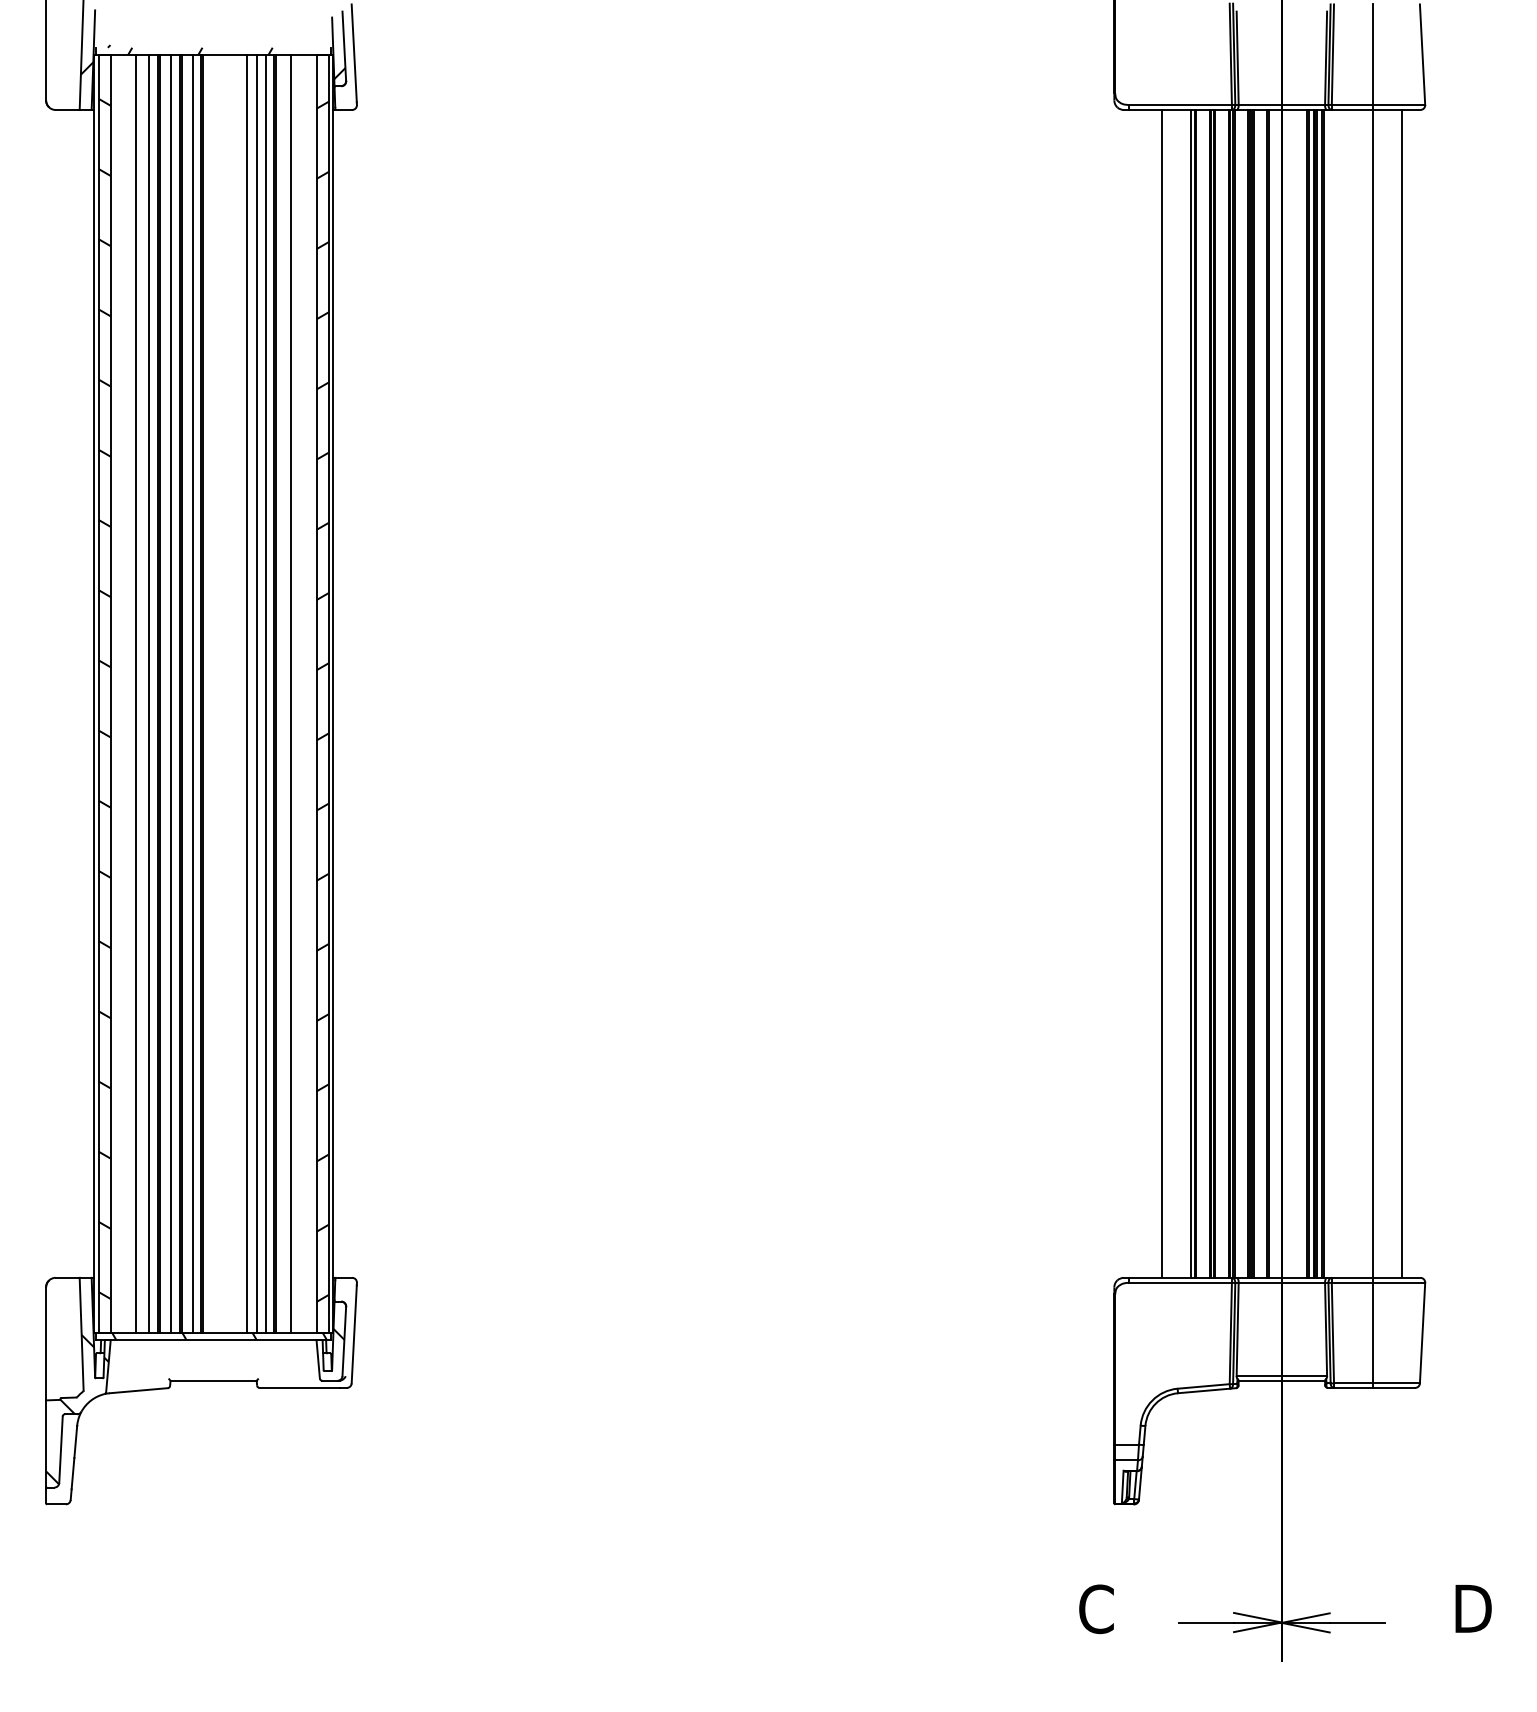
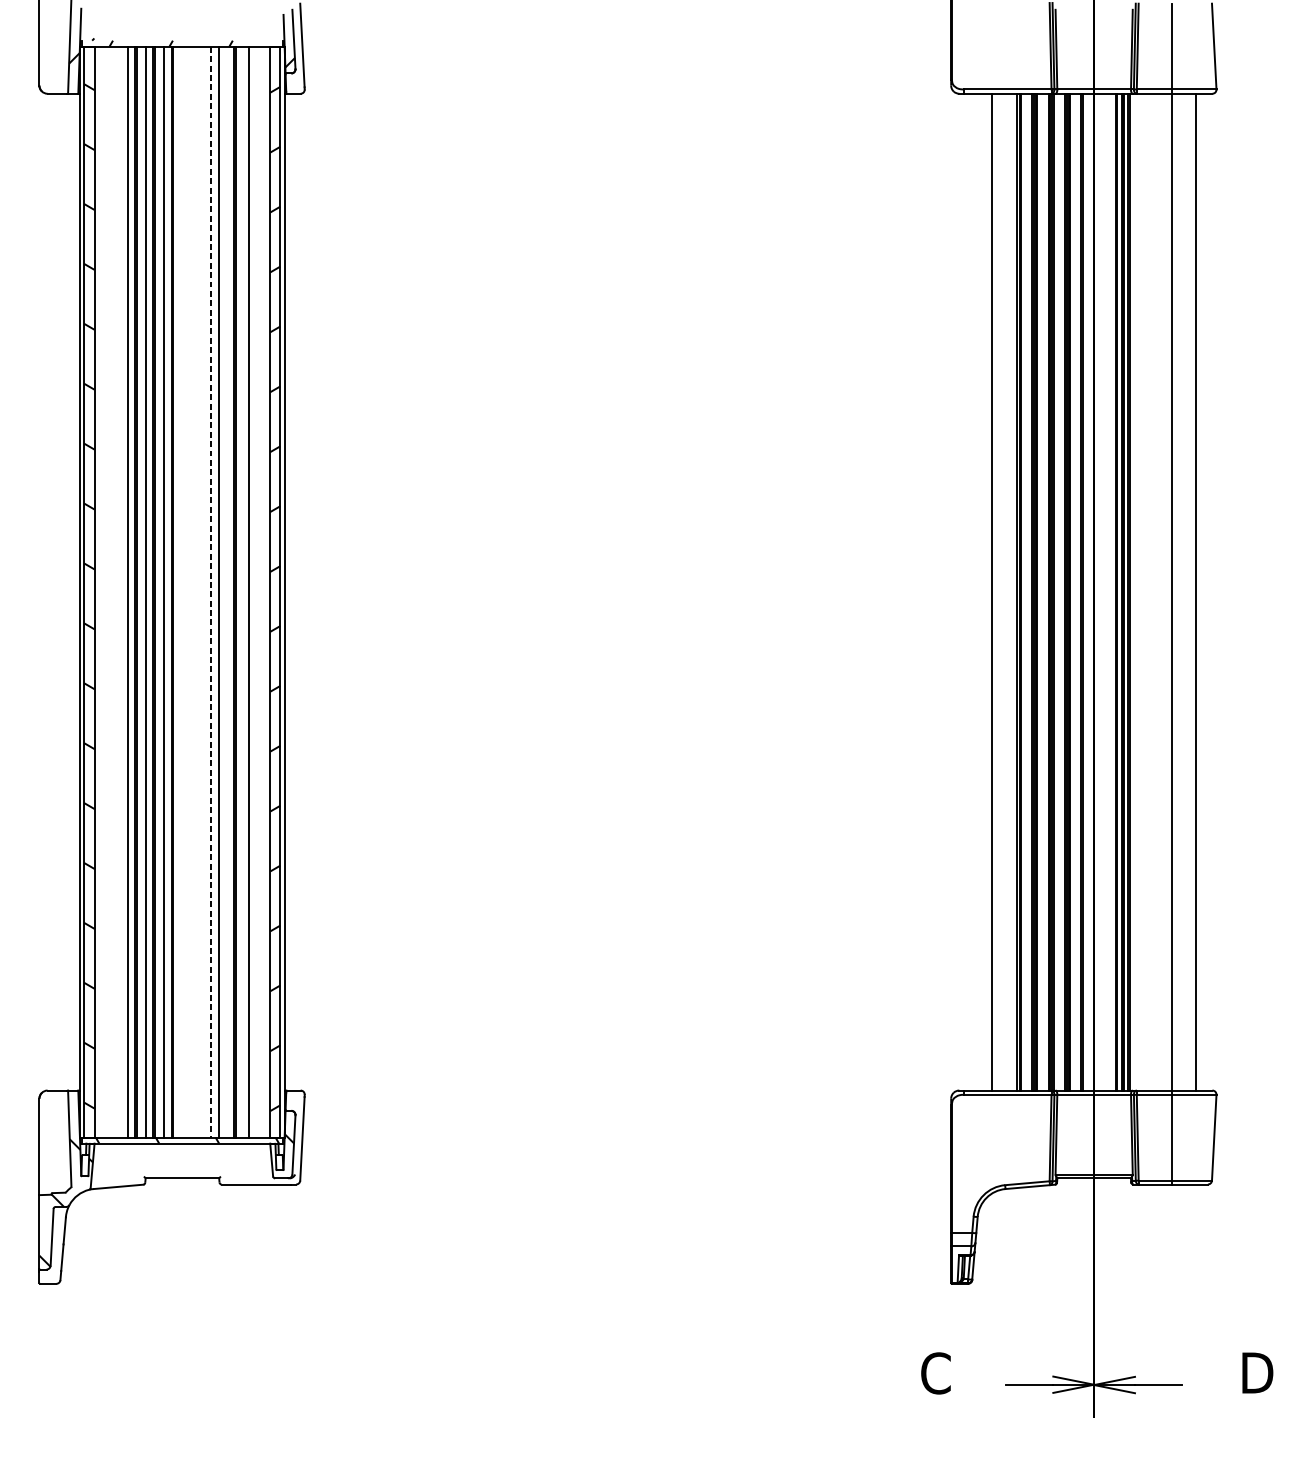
line: (136, 693) -> (116, 591), removed
line: (247, 693) -> (211, 591), solid -> dashed
line: (265, 693) -> (226, 591), removed

